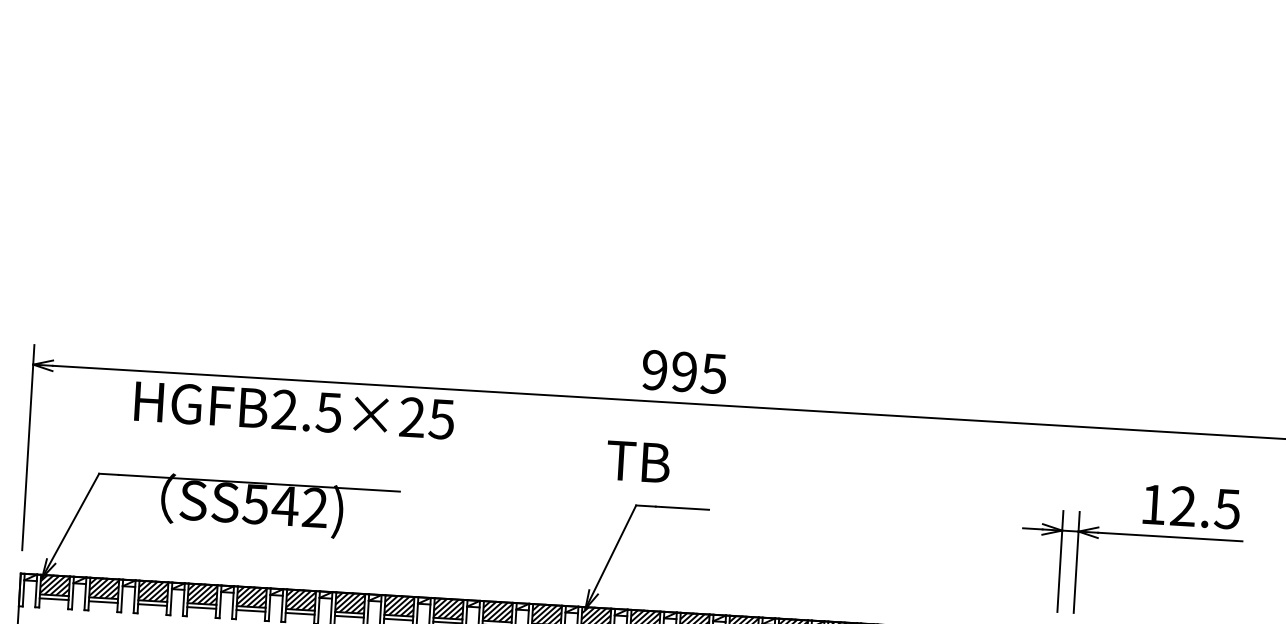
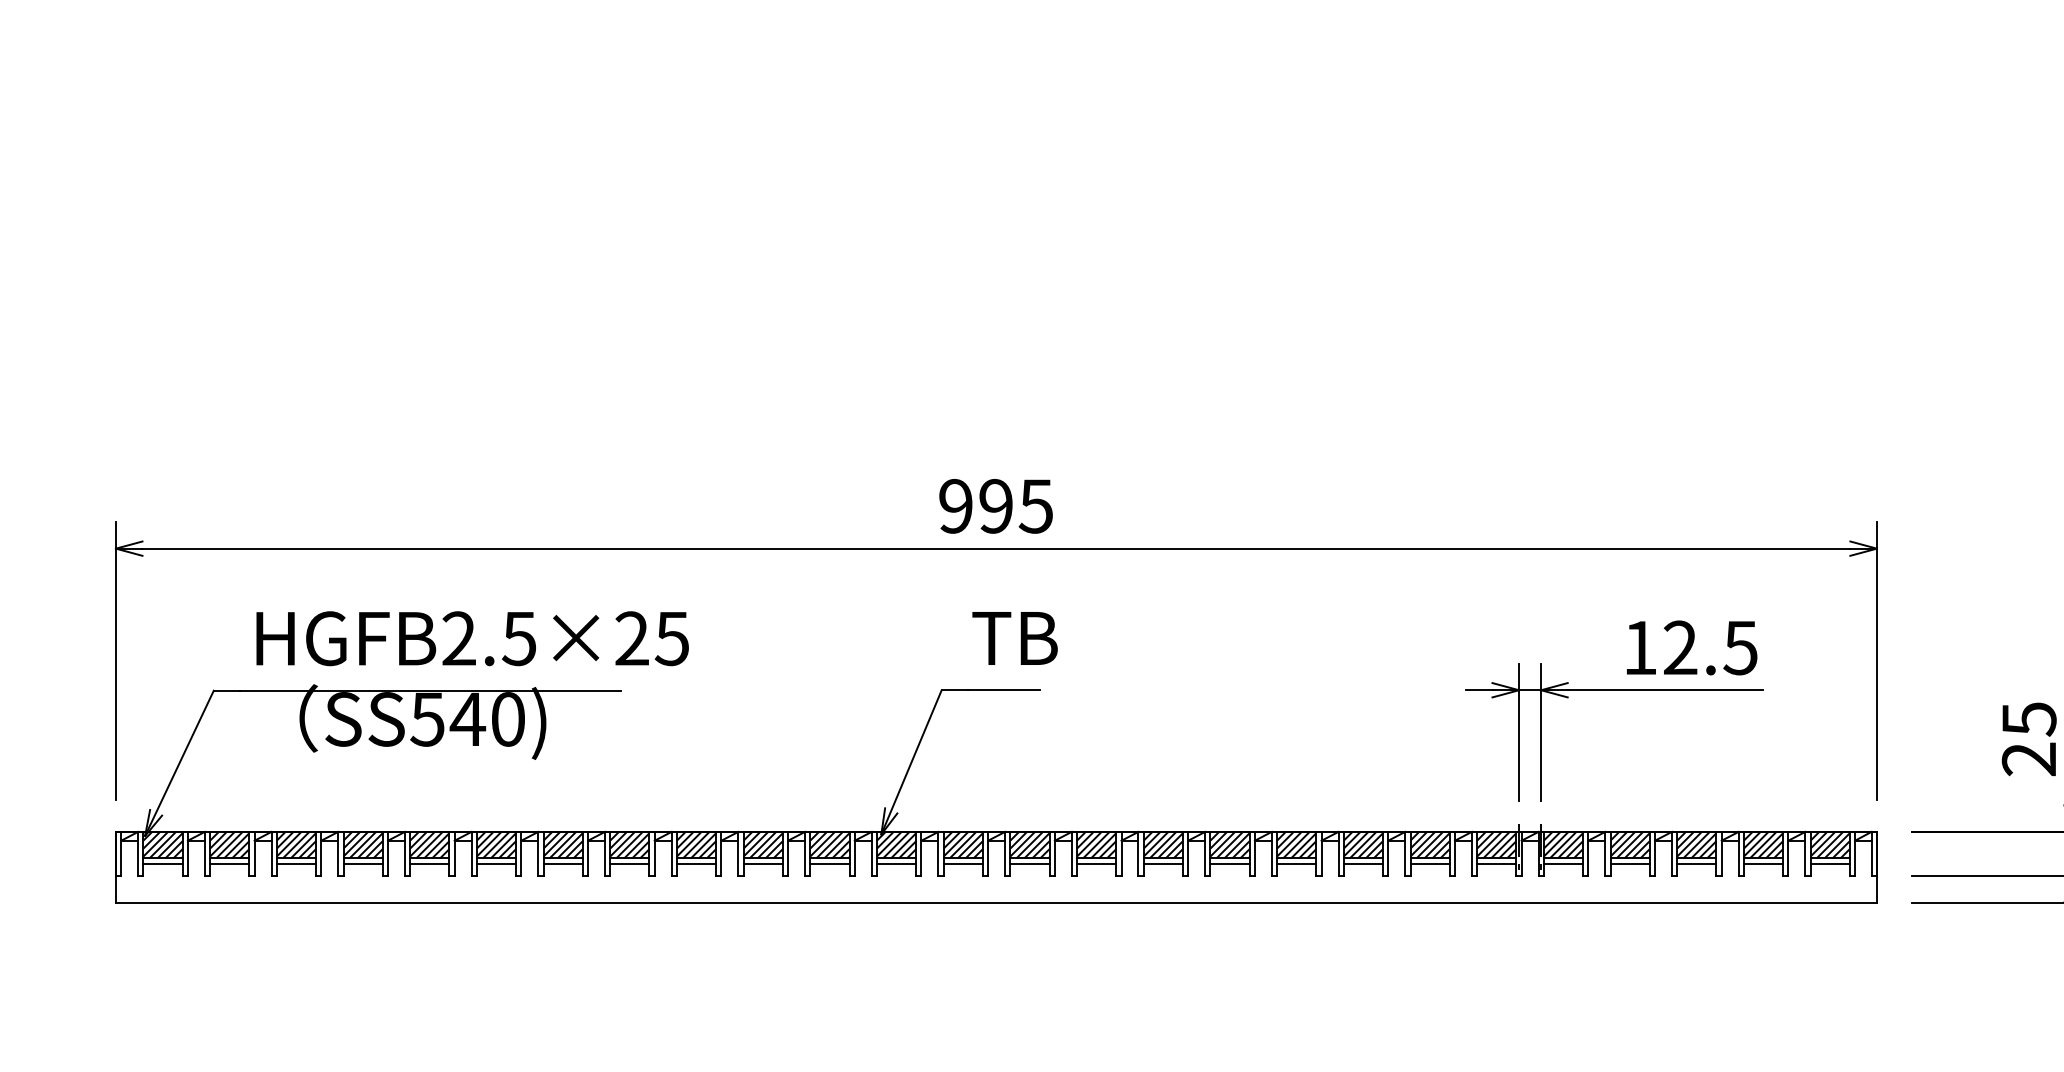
text: (294, 410) -> (472, 638), moved
text: (637, 461) -> (1014, 638), moved
text: (314, 507) -> (507, 719), SS542) -> SS540)

